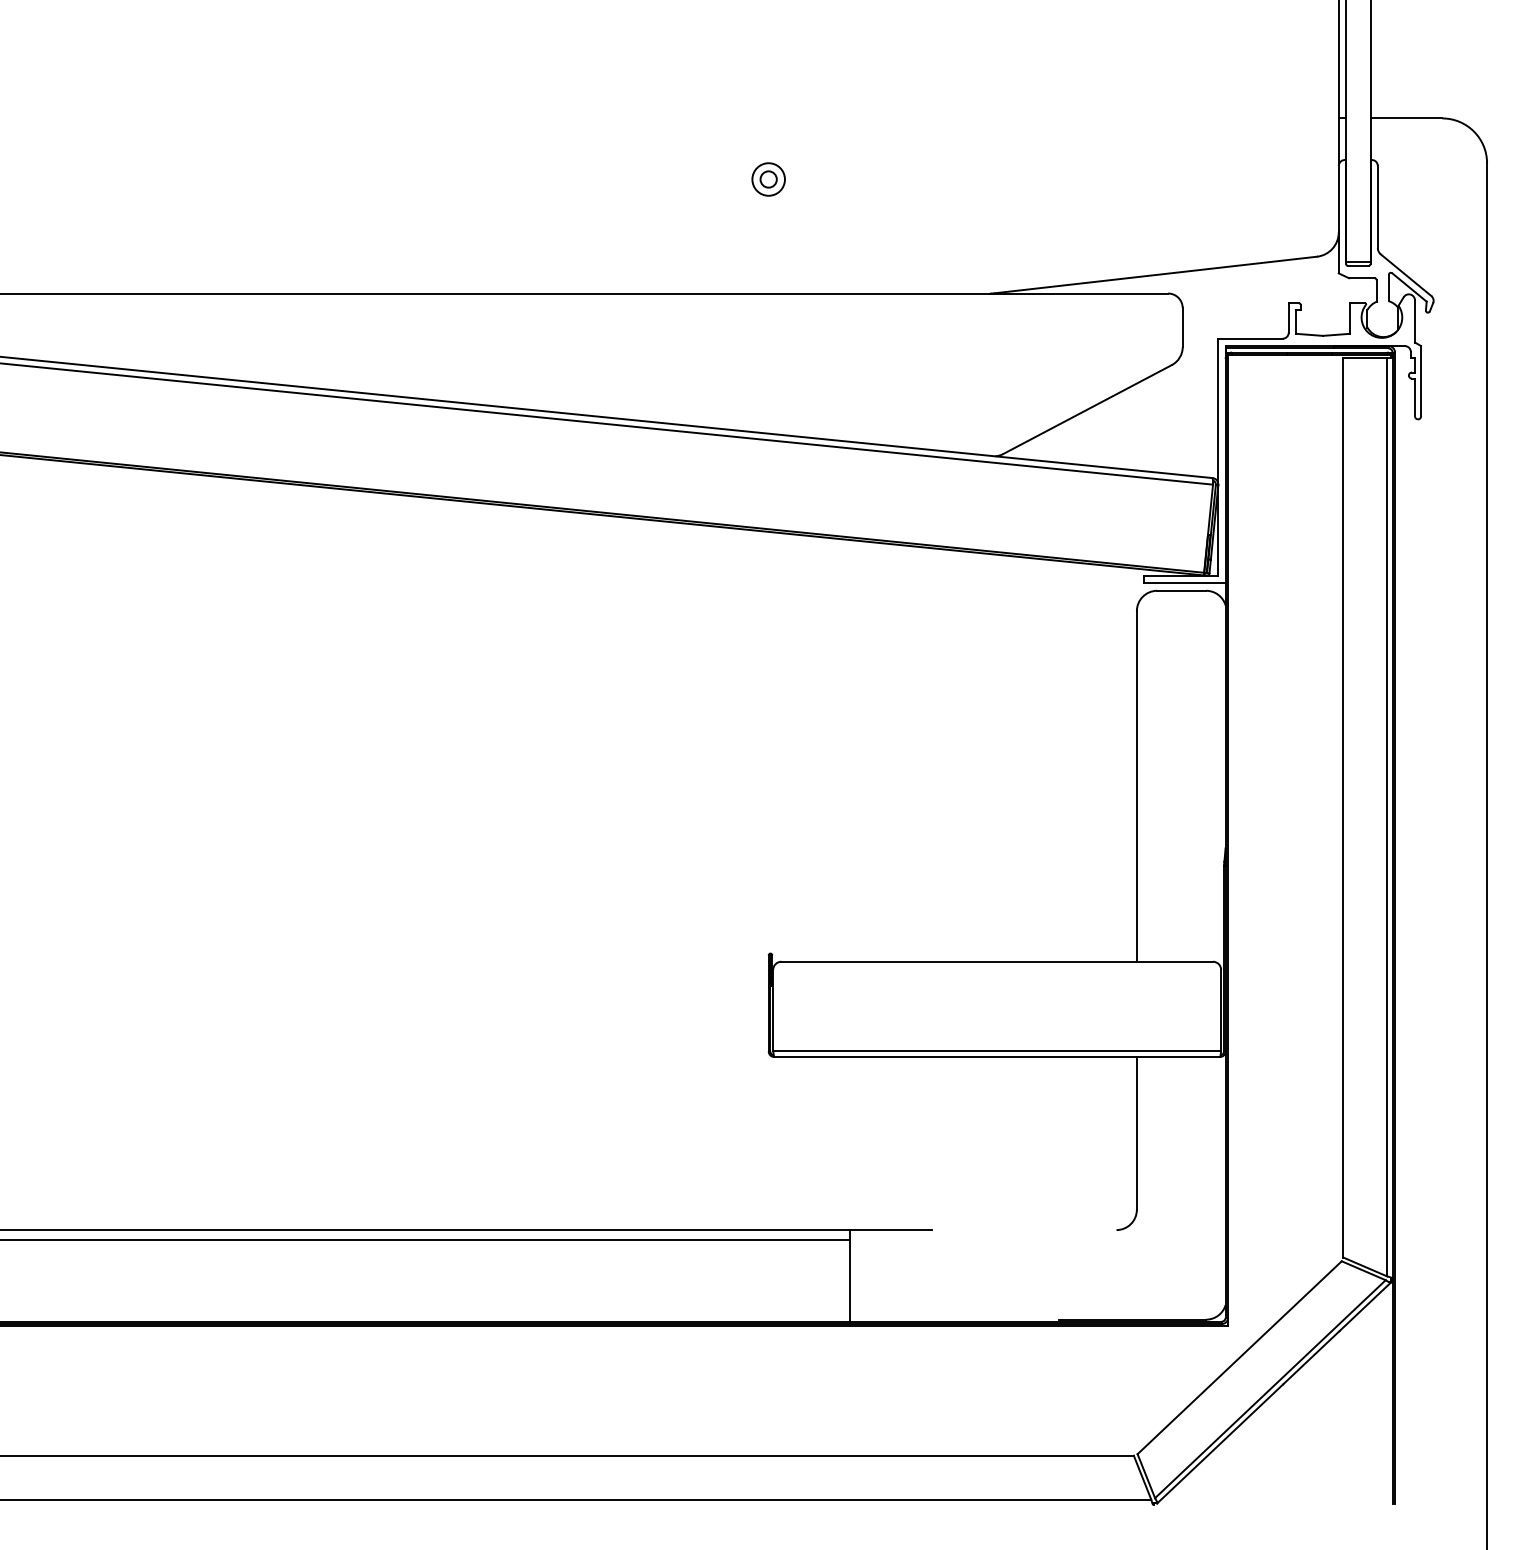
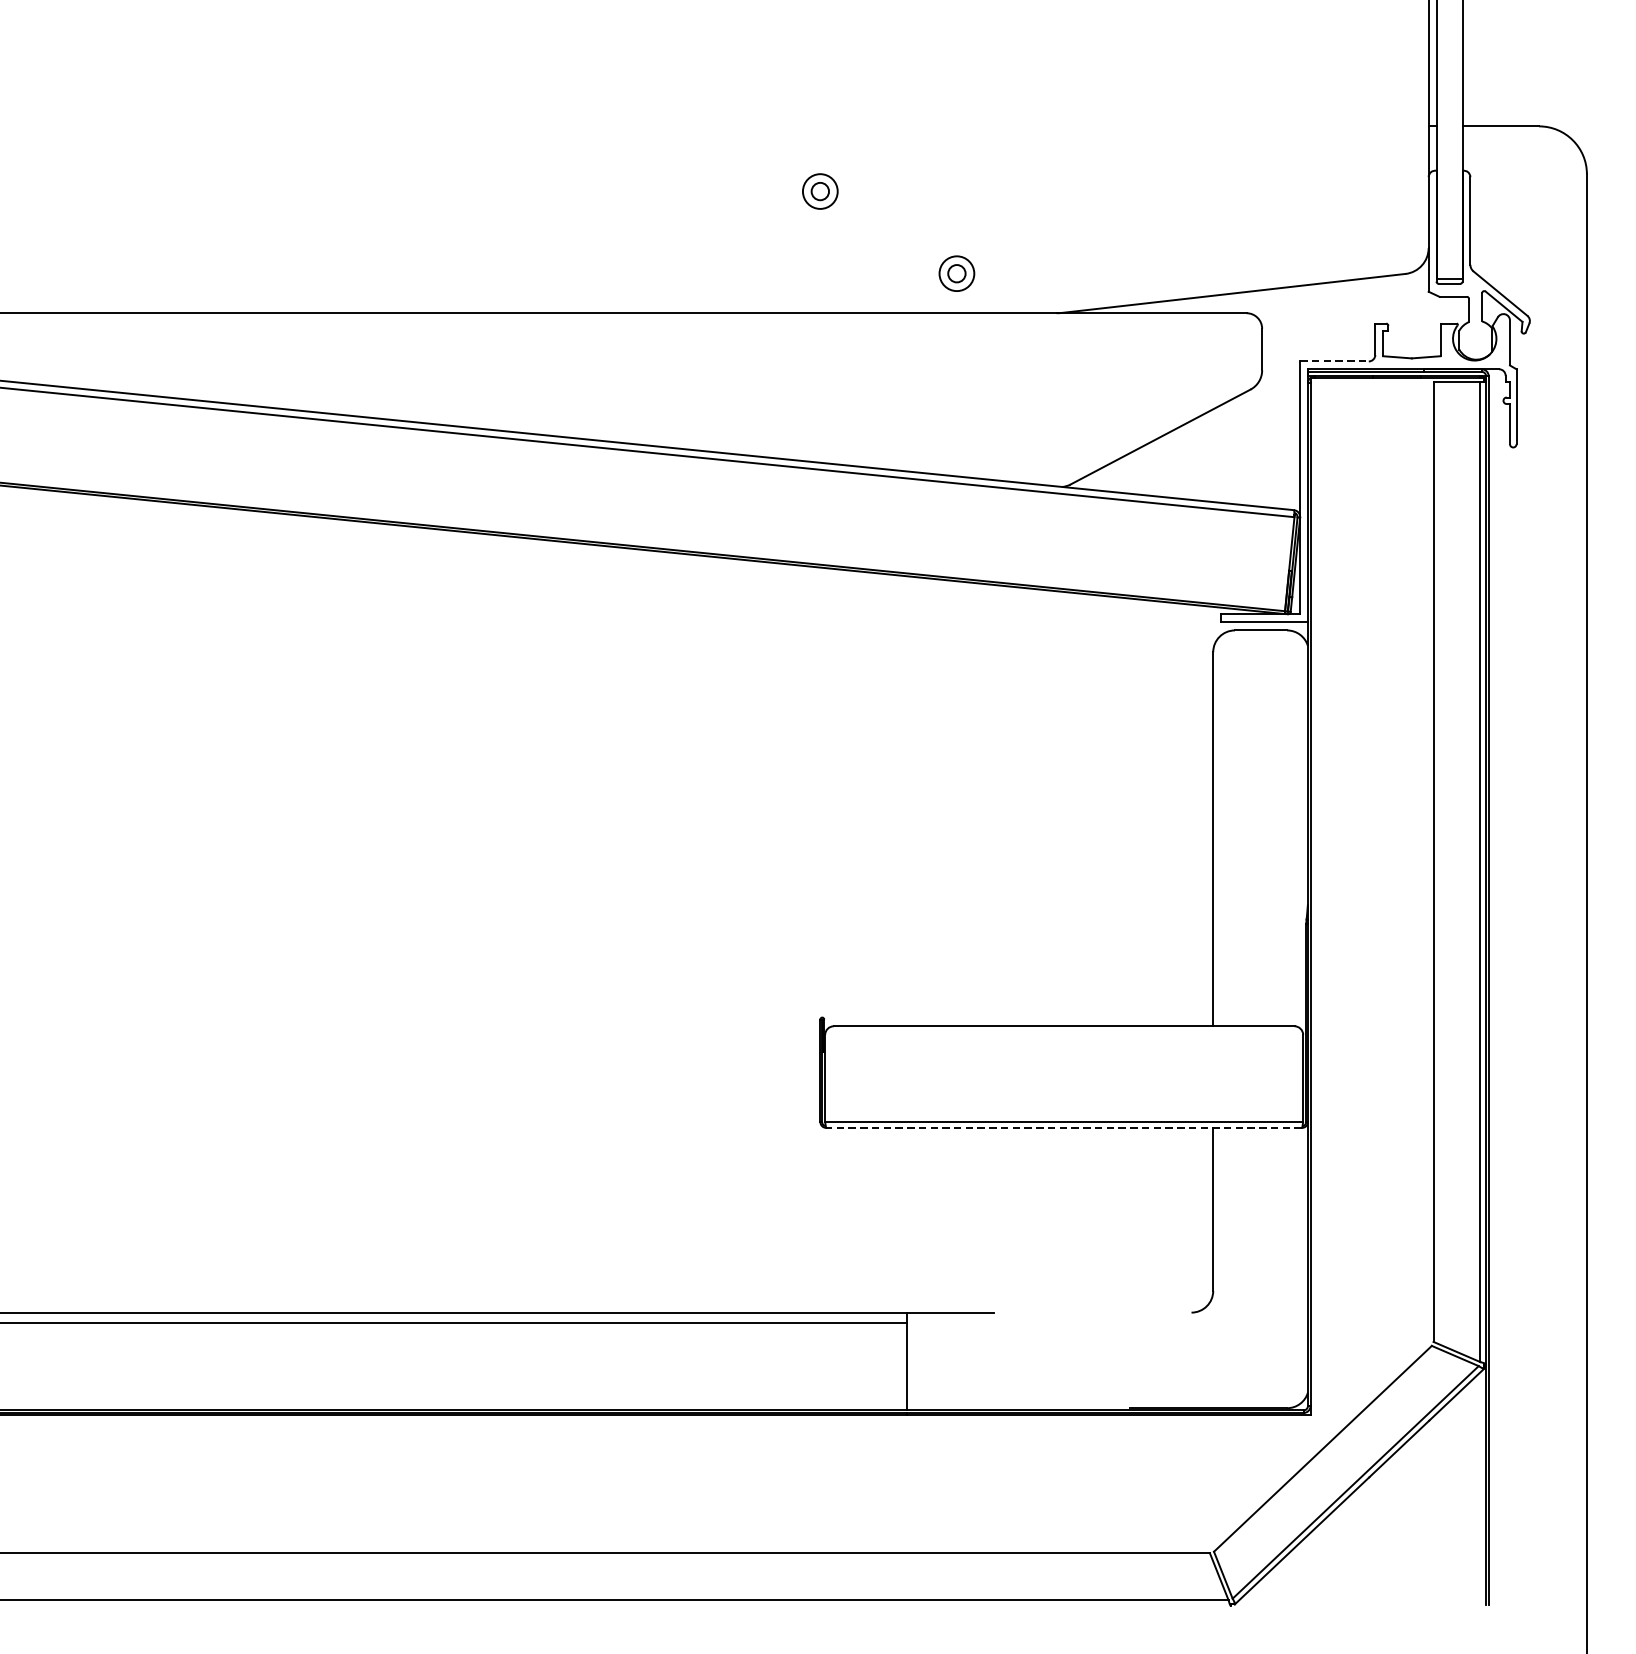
part: (896, 256) -> (956, 273), added
line: (1250, 338) -> (1334, 361), solid -> dashed
line: (997, 1057) -> (1064, 1128), solid -> dashed

